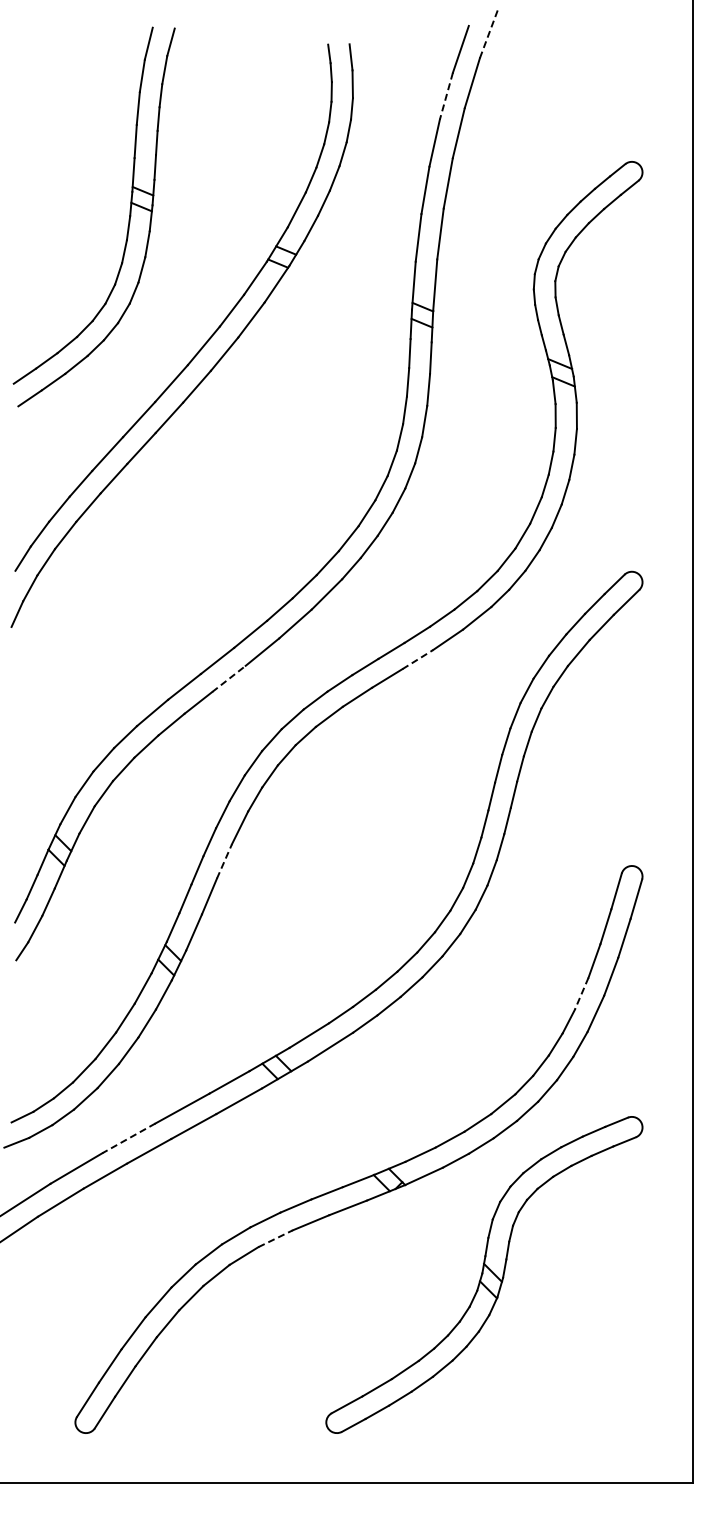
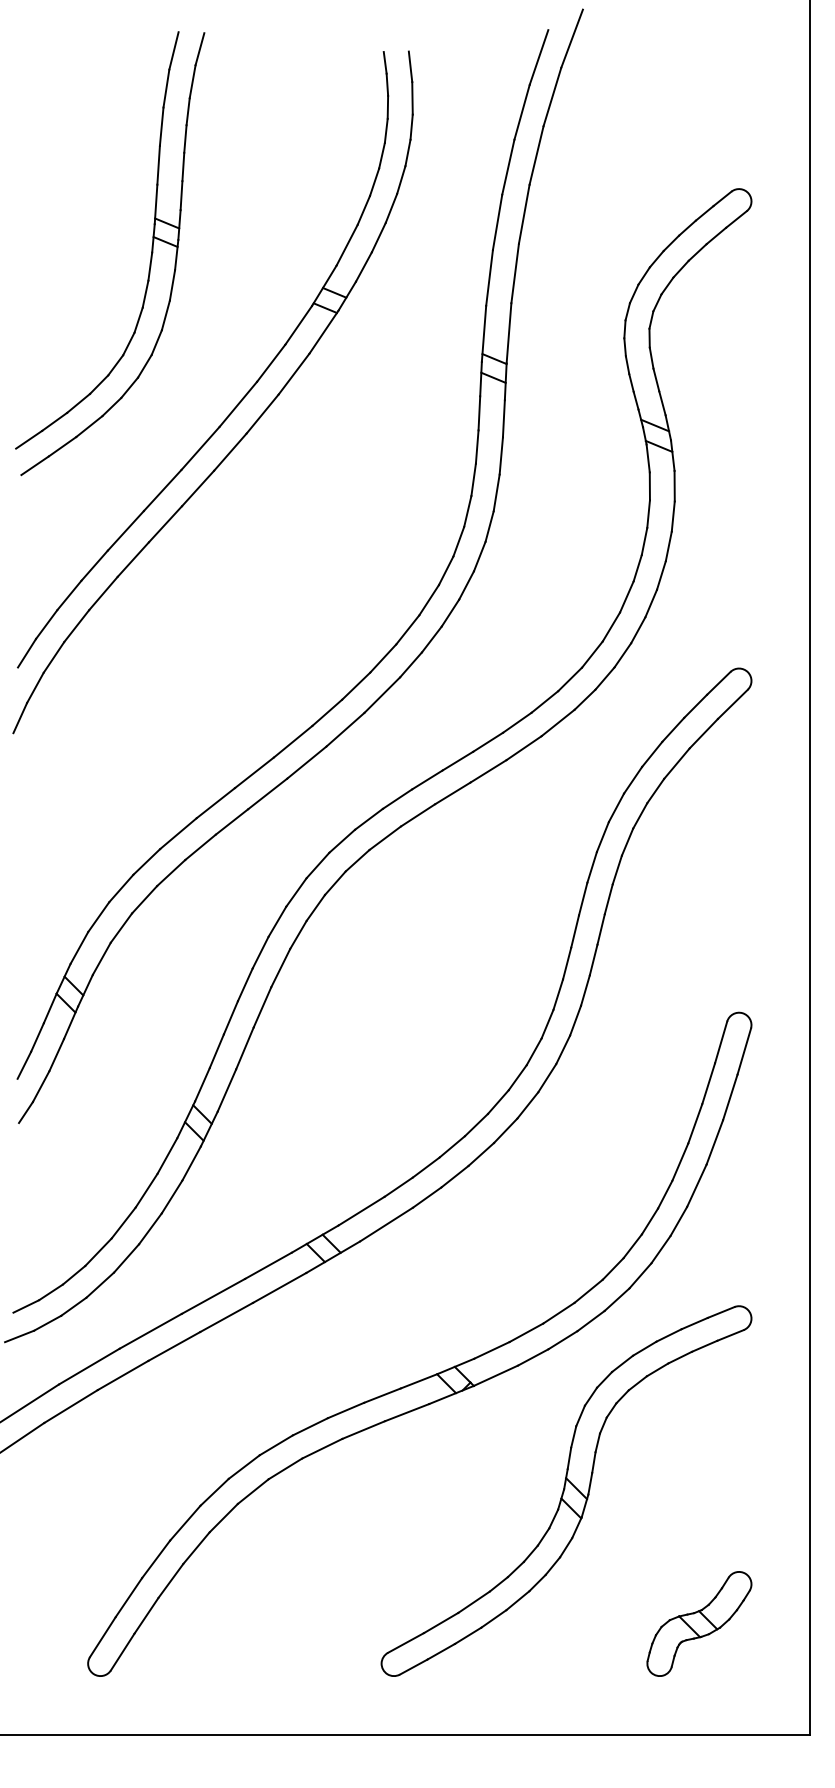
line: (489, 33) -> (572, 38), dashed -> solid
line: (446, 96) -> (522, 112), dashed -> solid
line: (418, 659) -> (489, 771), dashed -> solid
line: (229, 678) -> (268, 793), dashed -> solid
line: (224, 861) -> (262, 1007), dashed -> solid
line: (581, 994) -> (680, 1163), dashed -> solid
line: (128, 1138) -> (150, 1331), dashed -> solid
line: (276, 1238) -> (323, 1448), dashed -> solid
part: (597, 1388) -> (698, 1623), added

